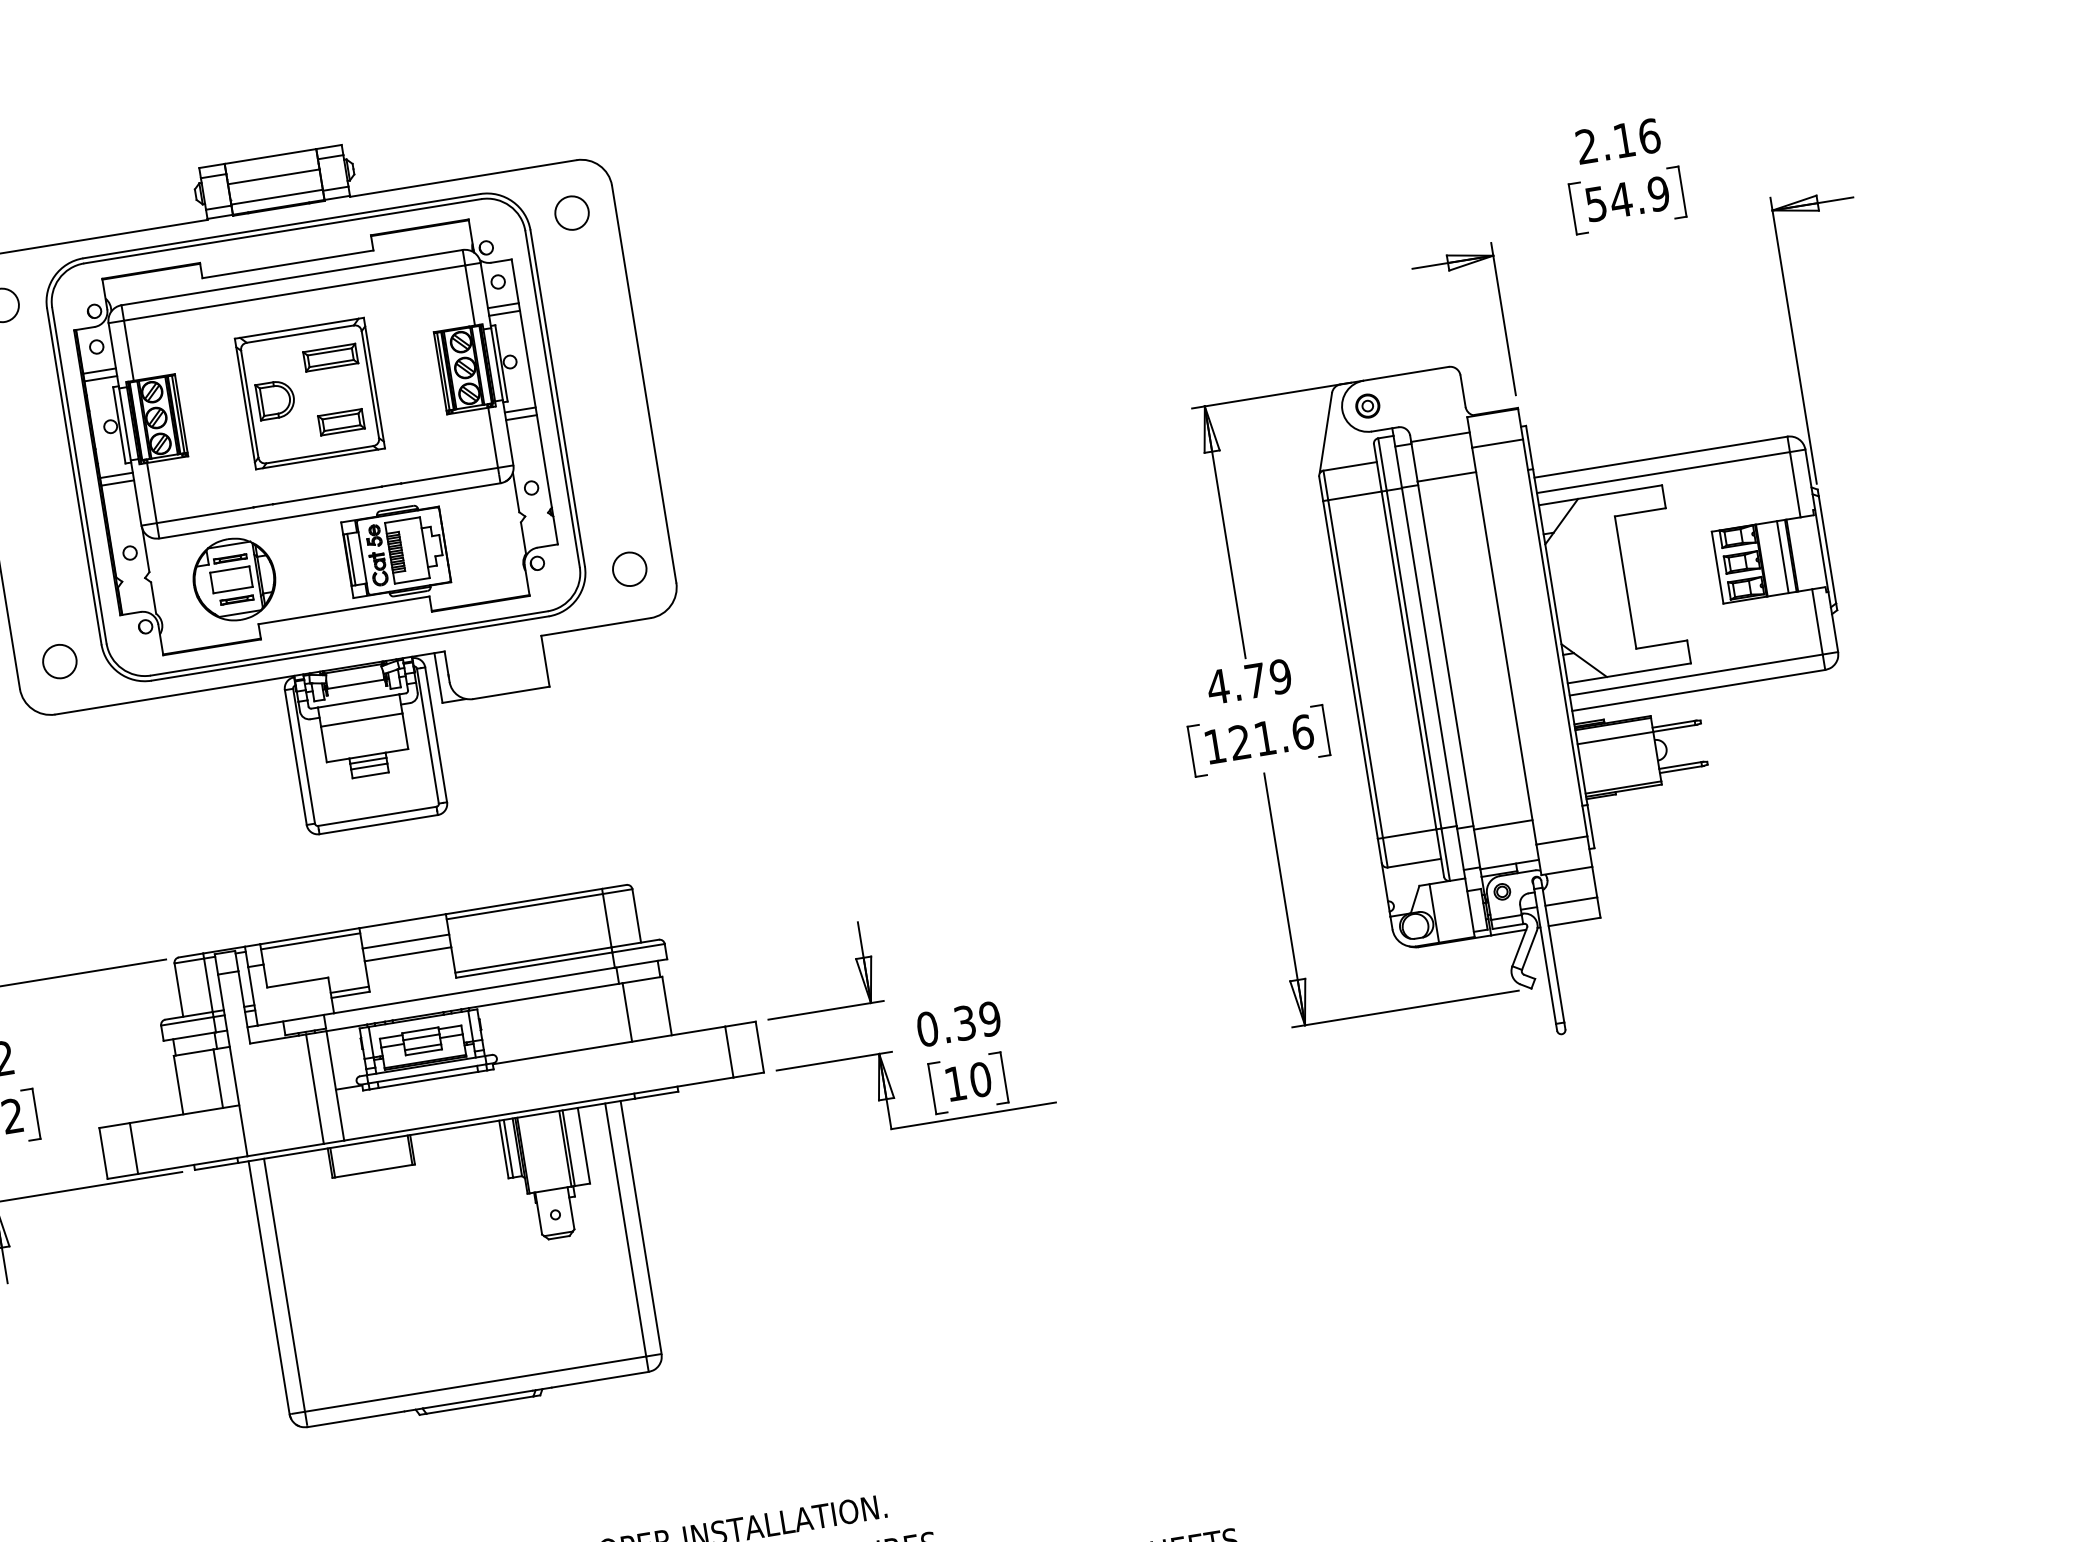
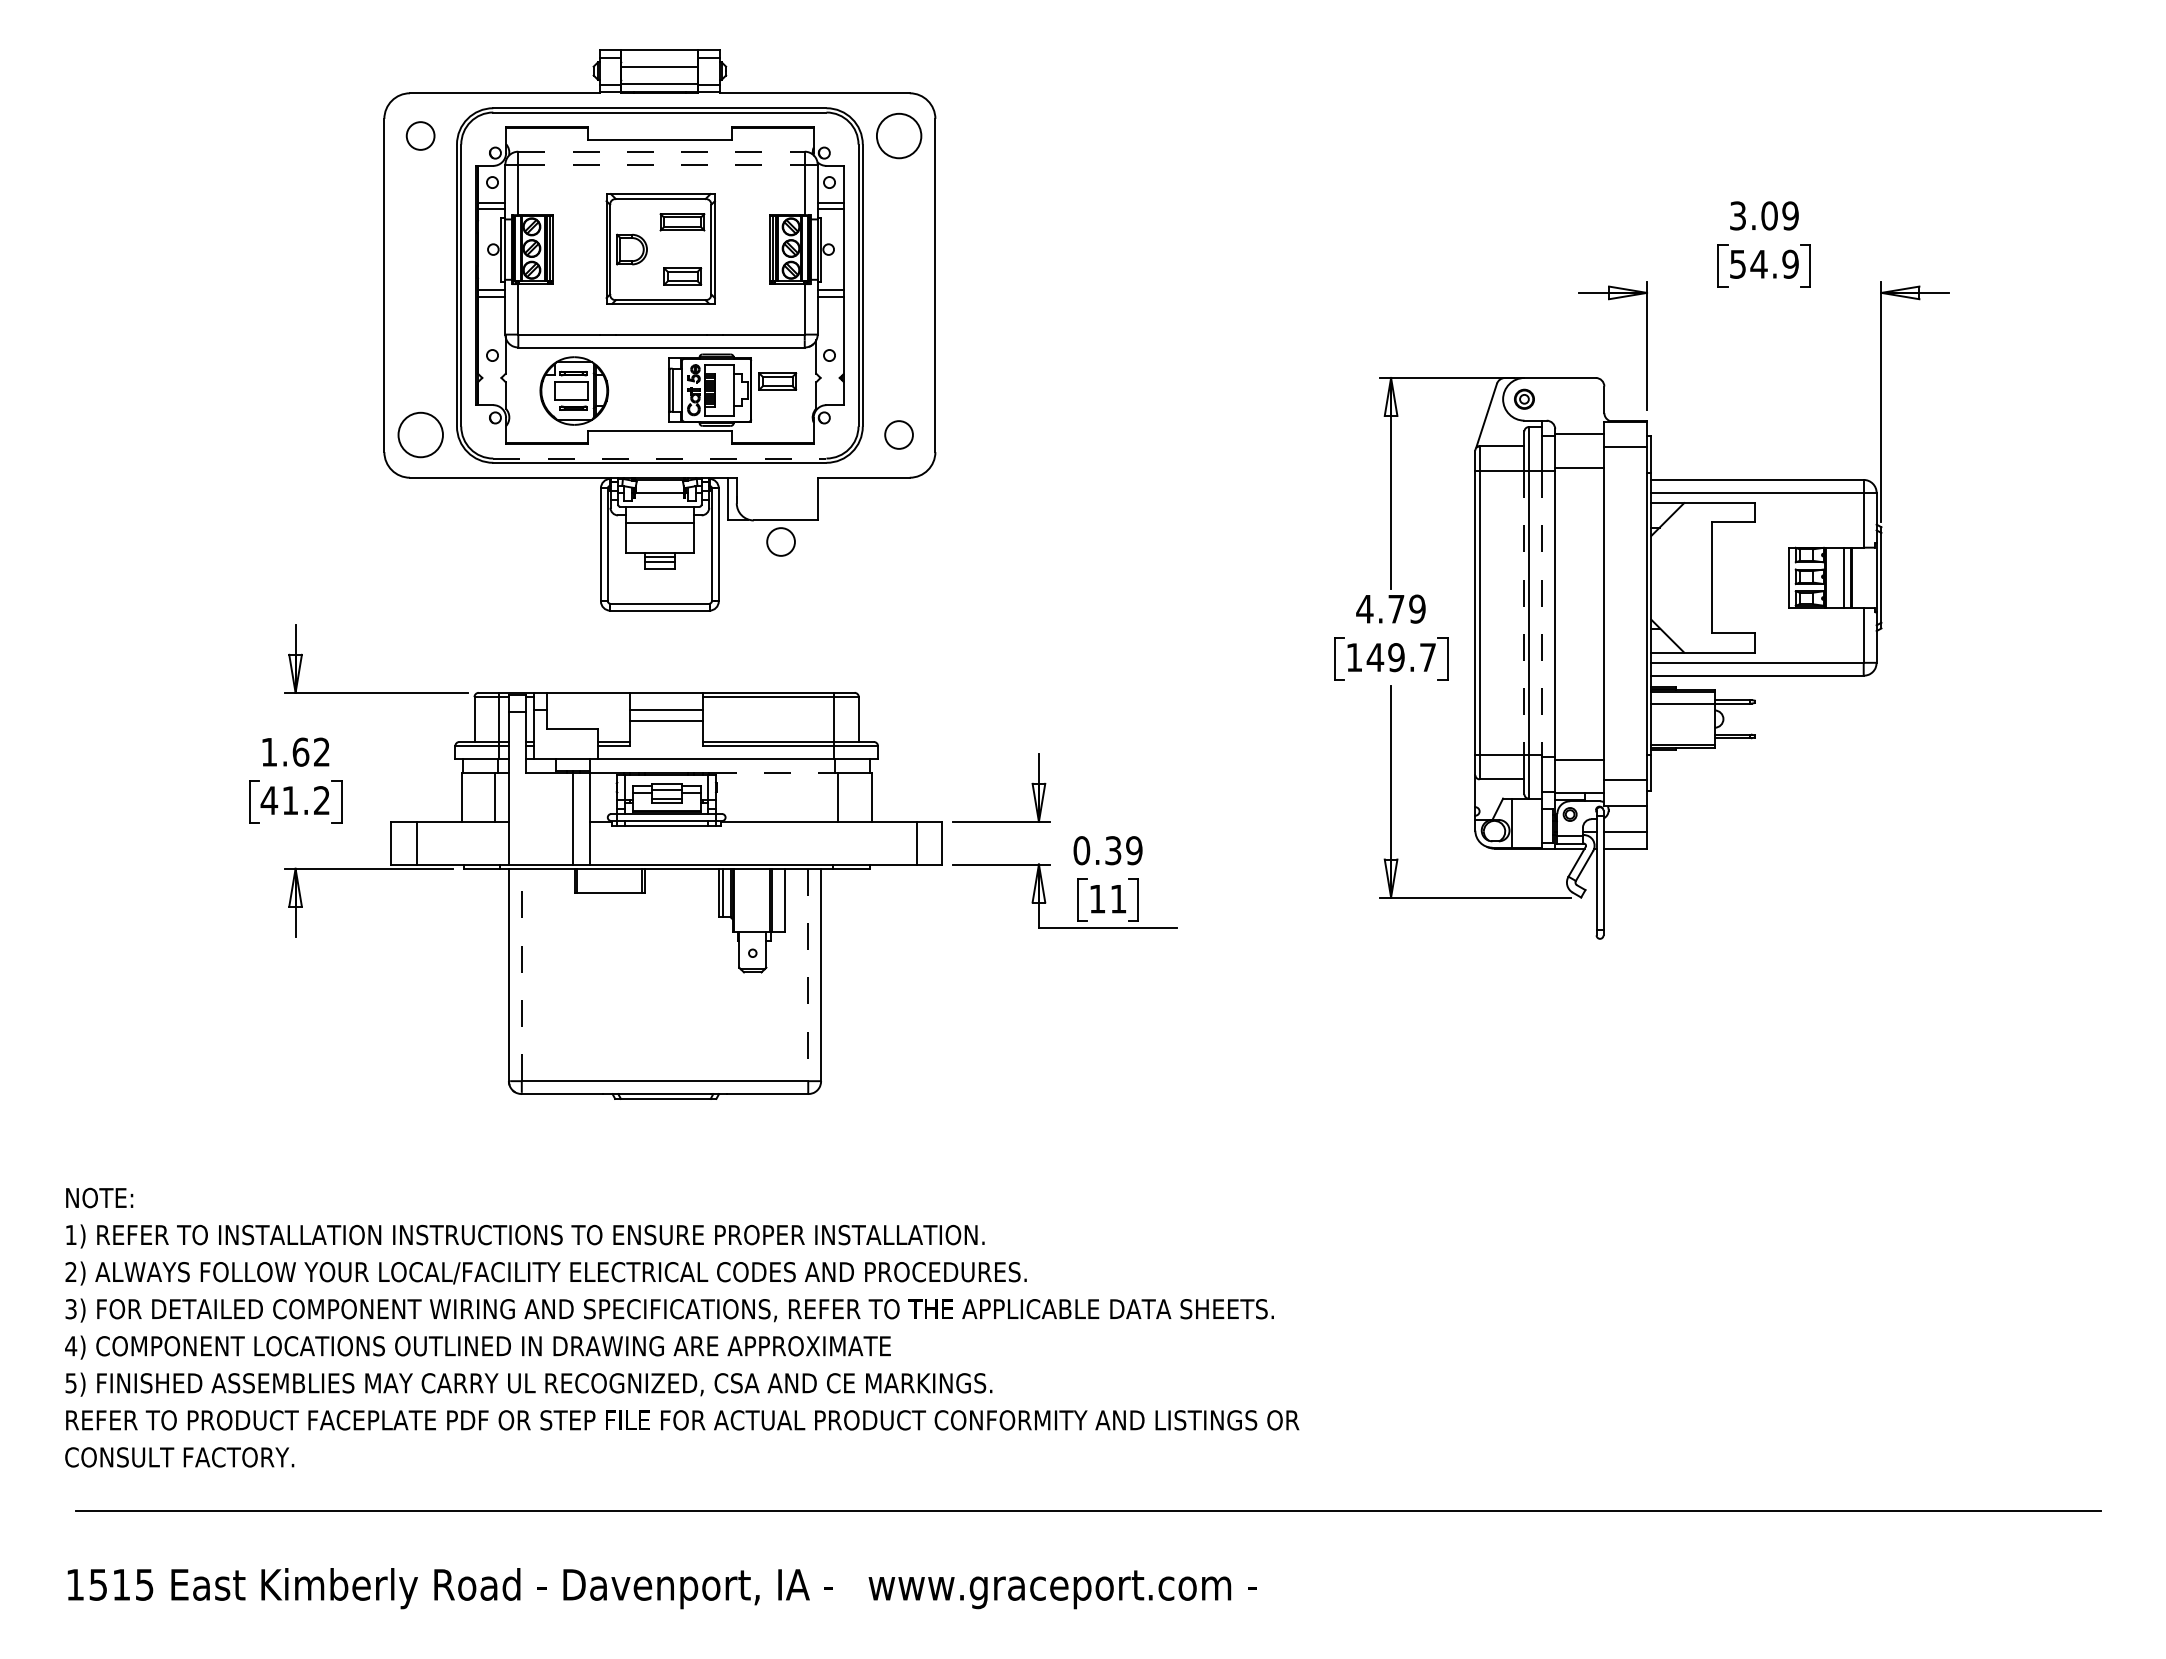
text: (1618, 140) -> (1764, 215), 2.16 -> 3.09
circle: (571, 212) -> (898, 135), size x1.6
line: (293, 277) -> (662, 151), solid -> dashed
line: (295, 292) -> (662, 164), solid -> dashed
part: (474, 528) -> (777, 381), added
line: (348, 643) -> (659, 458), solid -> dashed
line: (1429, 656) -> (1541, 612), solid -> dashed
line: (1408, 660) -> (1524, 612), solid -> dashed
circle: (59, 661) -> (420, 434), size x1.6
circle: (509, 719) -> (780, 541), added
text: (1271, 737) -> (1401, 657), 121.6 -> 149.7
line: (310, 941) -> (588, 697), removed
line: (545, 995) -> (773, 772), solid -> dashed
text: (980, 1079) -> (1118, 898), 10 -> 11
line: (626, 1230) -> (808, 975), solid -> dashed
line: (284, 1284) -> (521, 974), solid -> dashed

